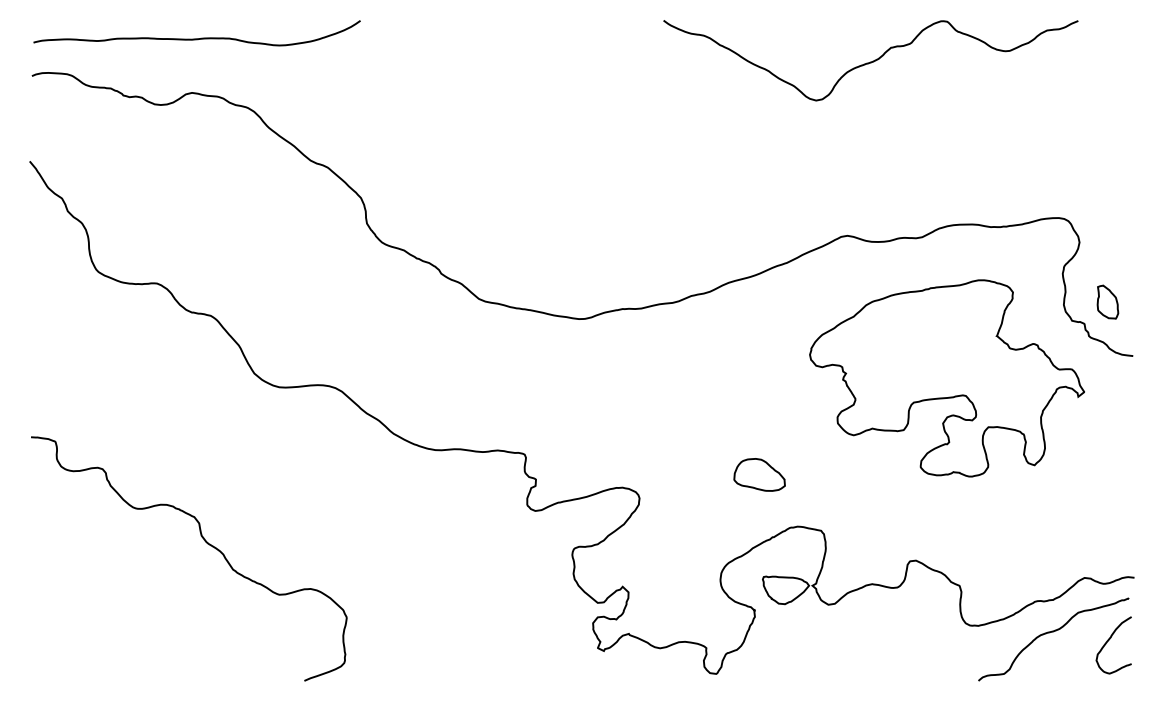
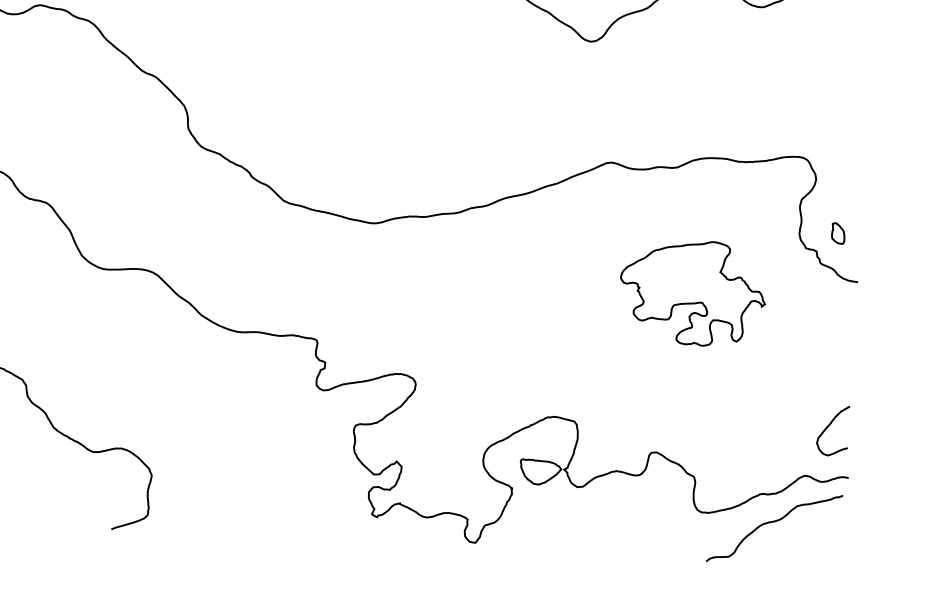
part: (1107, 301) -> (838, 232), size x0.7
part: (946, 378) -> (692, 293), size x0.6
part: (759, 474) -> (522, 368), removed
curve: (1109, 640) -> (829, 426), moved

